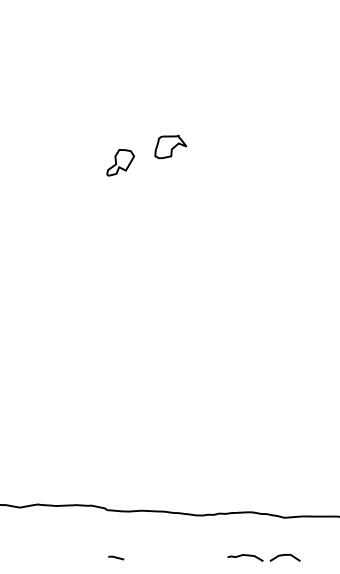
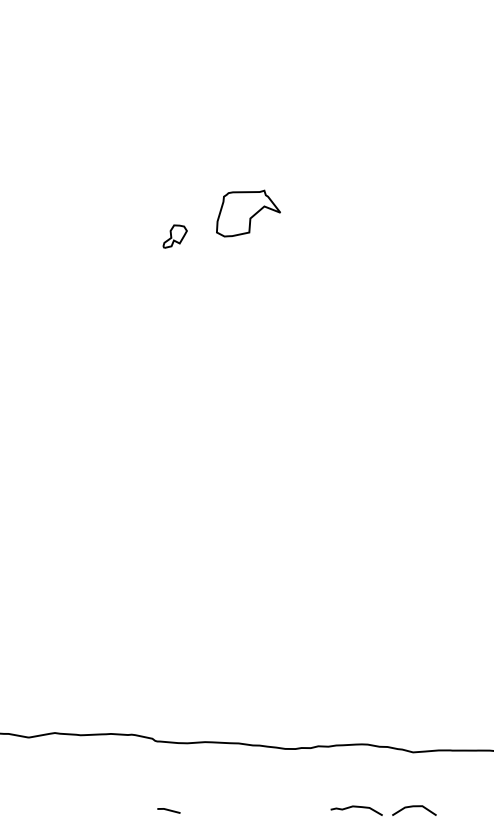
part: (170, 146) -> (247, 212), size x1.4
part: (120, 162) -> (175, 236), size x0.6

